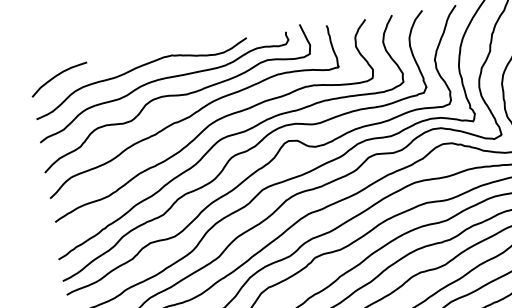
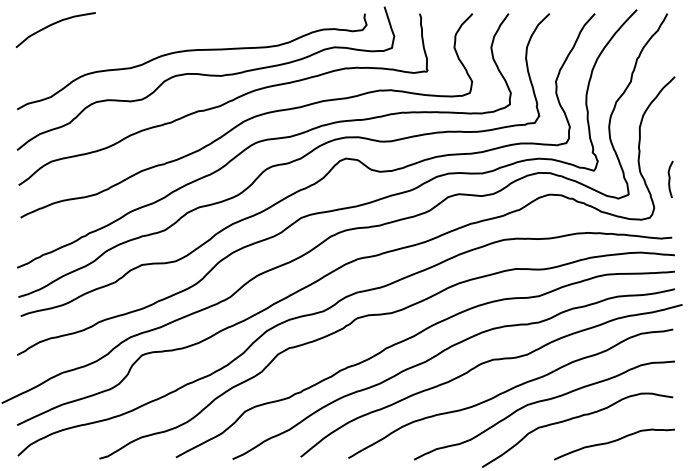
curve: (137, 68) -> (161, 31), removed

